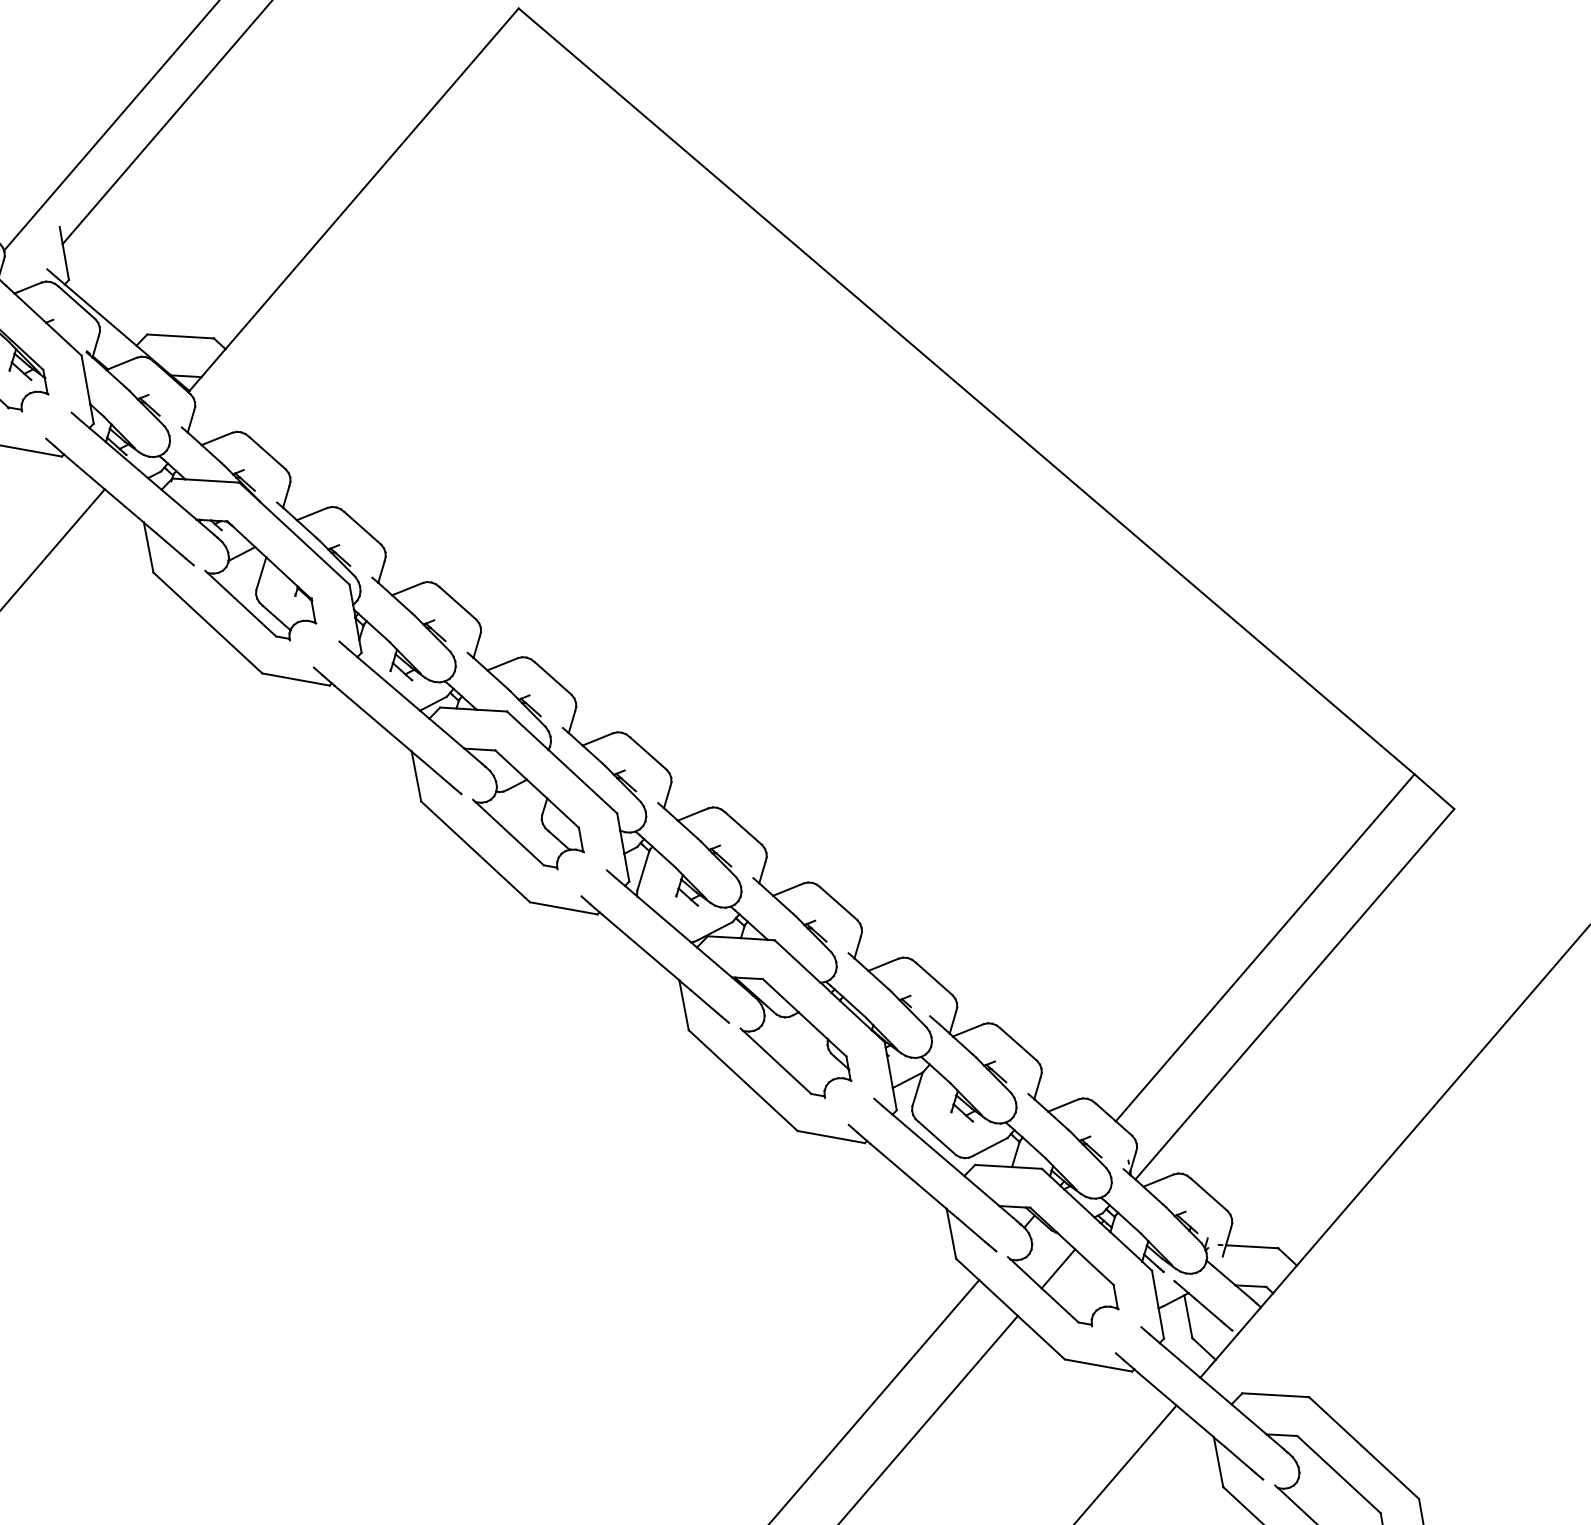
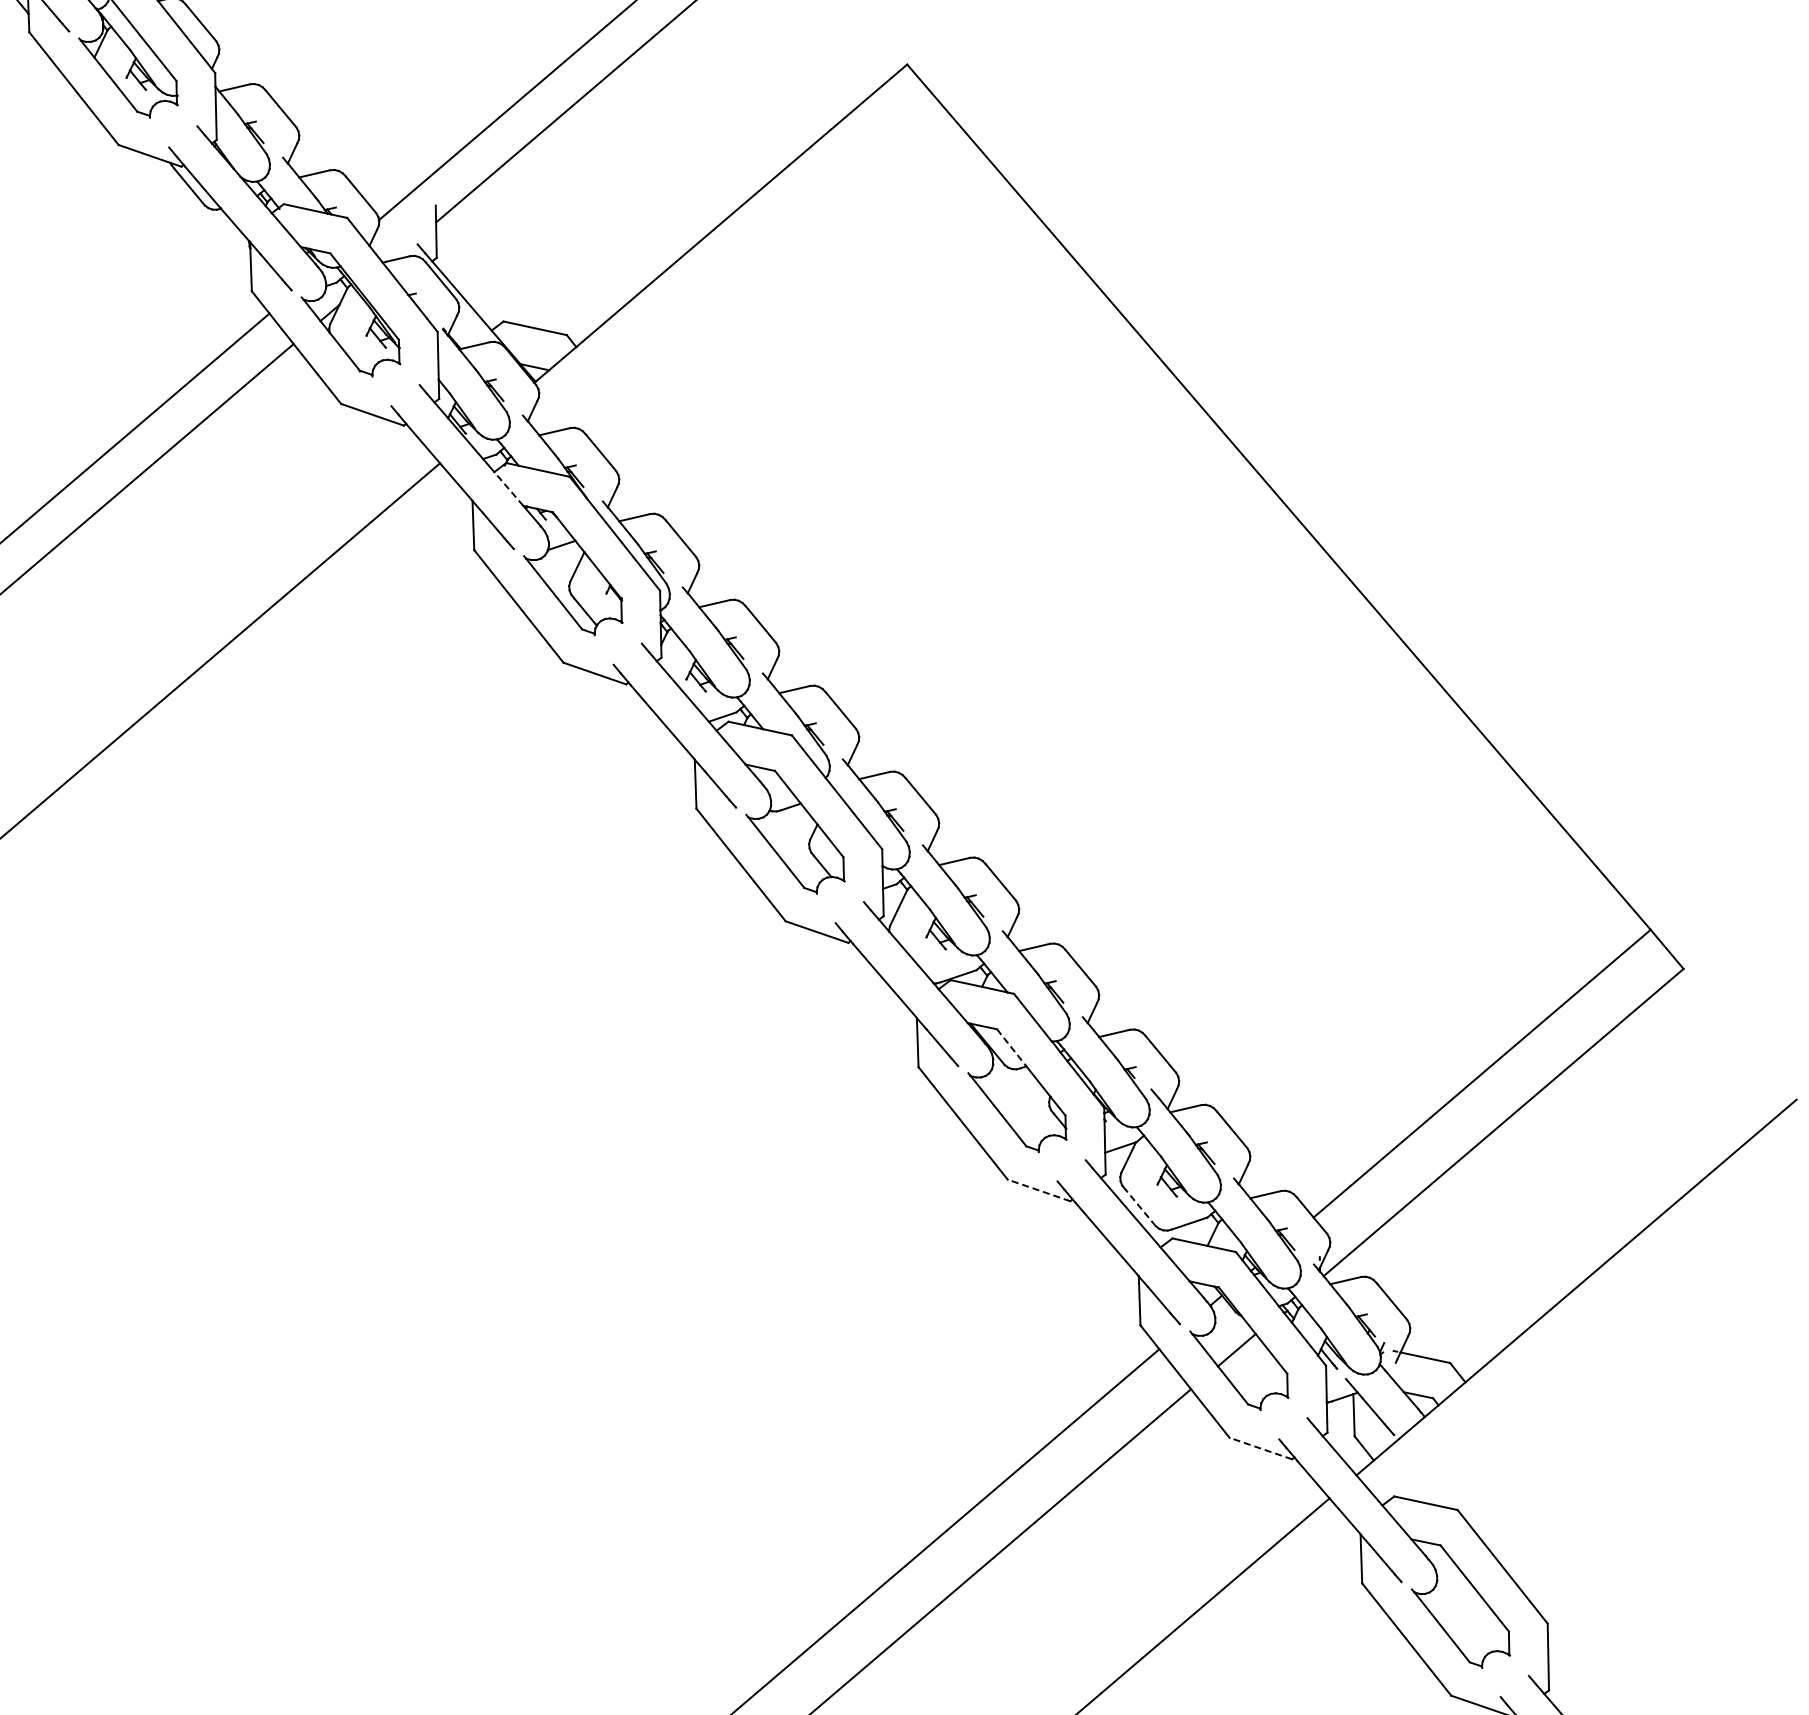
line: (178, 504) -> (508, 488), solid -> dashed
line: (780, 995) -> (1011, 1047), solid -> dashed
line: (830, 1137) -> (1038, 1190), solid -> dashed
line: (937, 1138) -> (1140, 1207), solid -> dashed
line: (1098, 1365) -> (1260, 1448), solid -> dashed

